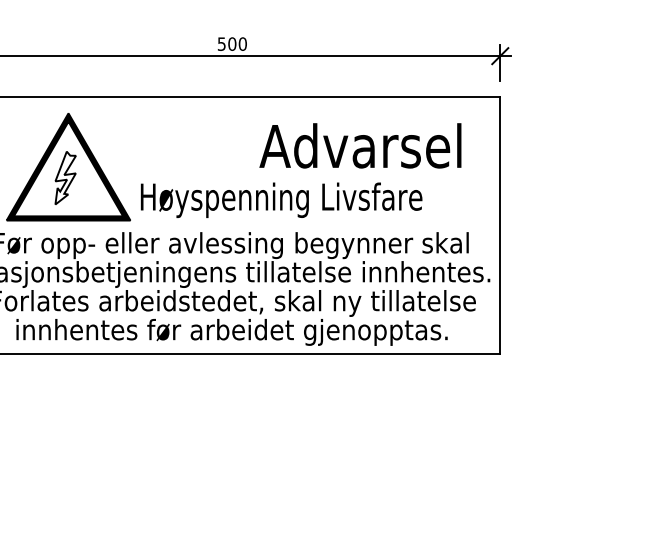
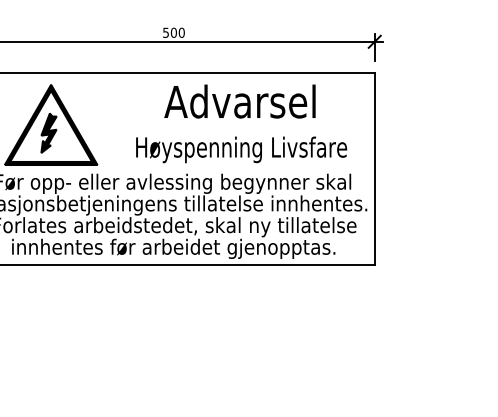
text: (360, 145) -> (240, 101), moved
fill: (65, 177) -> (48, 132), added
text: (281, 199) -> (241, 149), moved

